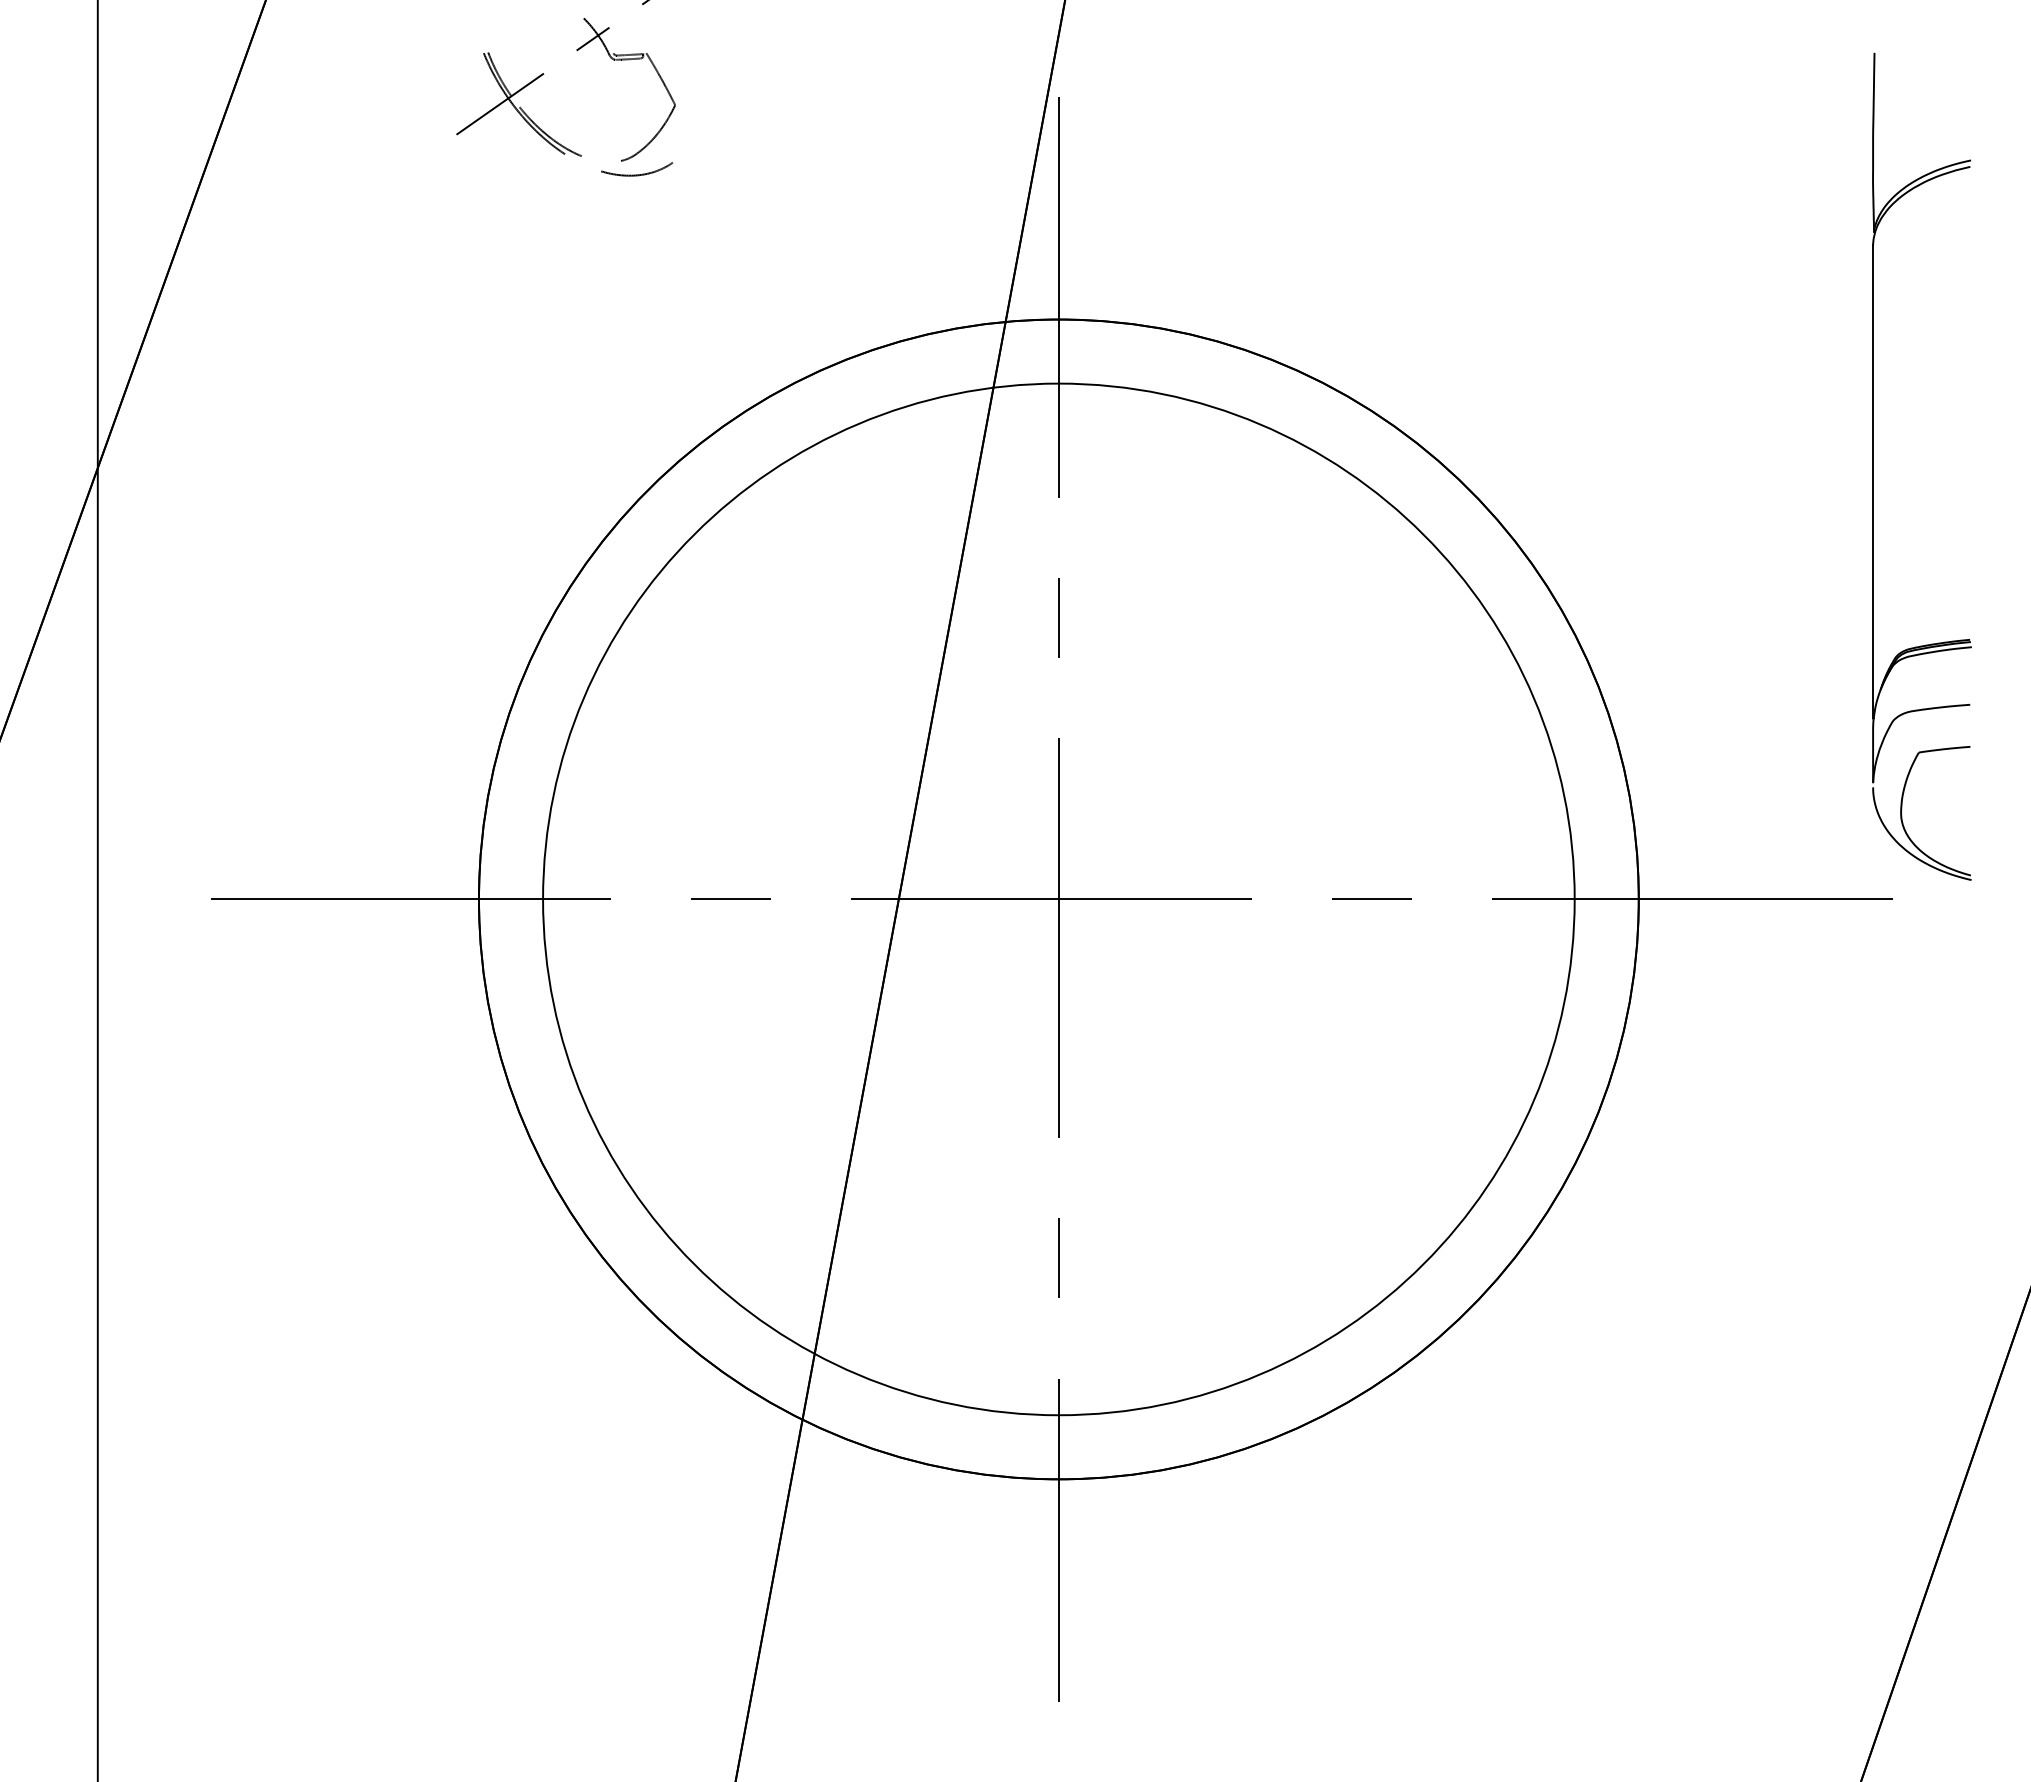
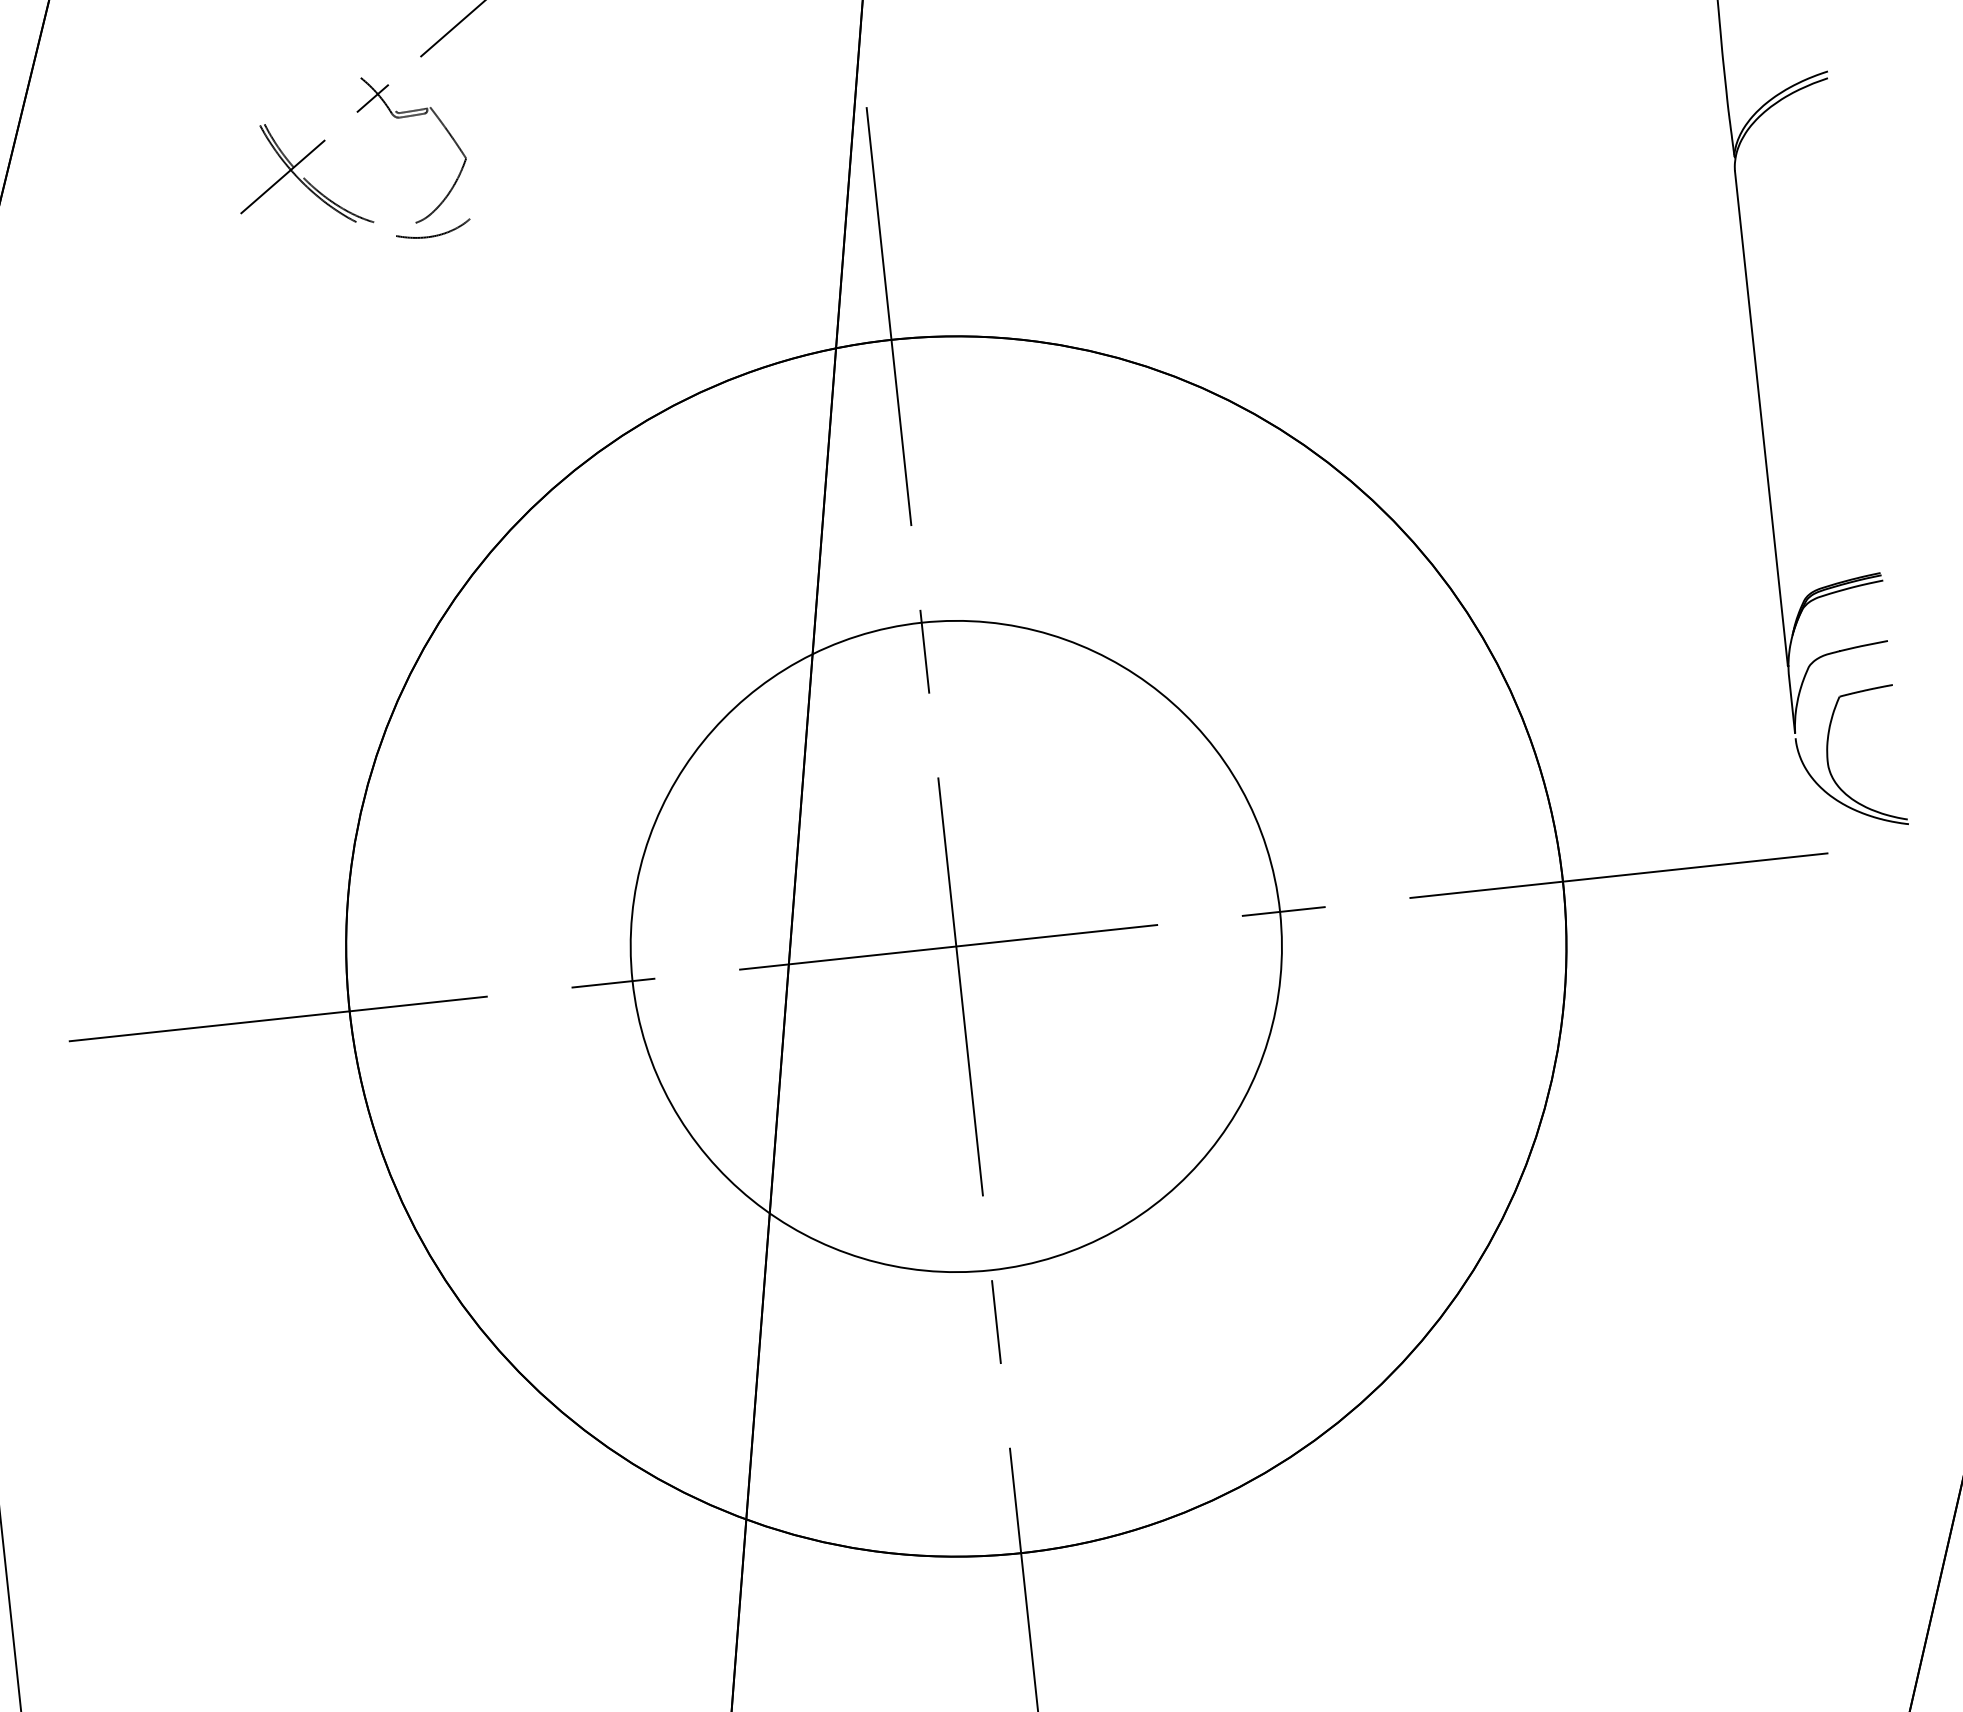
circle: (1058, 899) -> (955, 946), size x0.6

